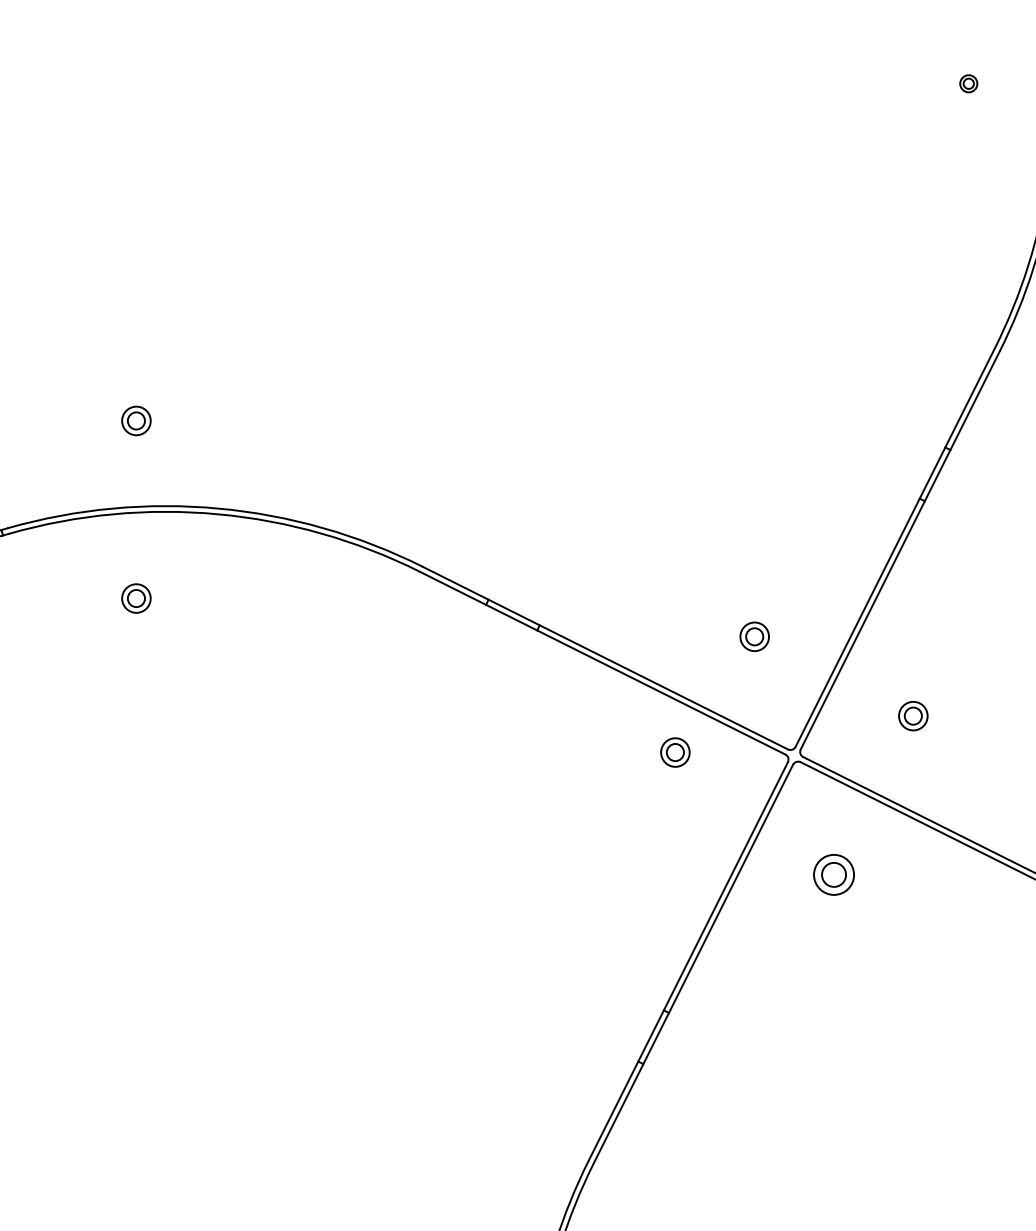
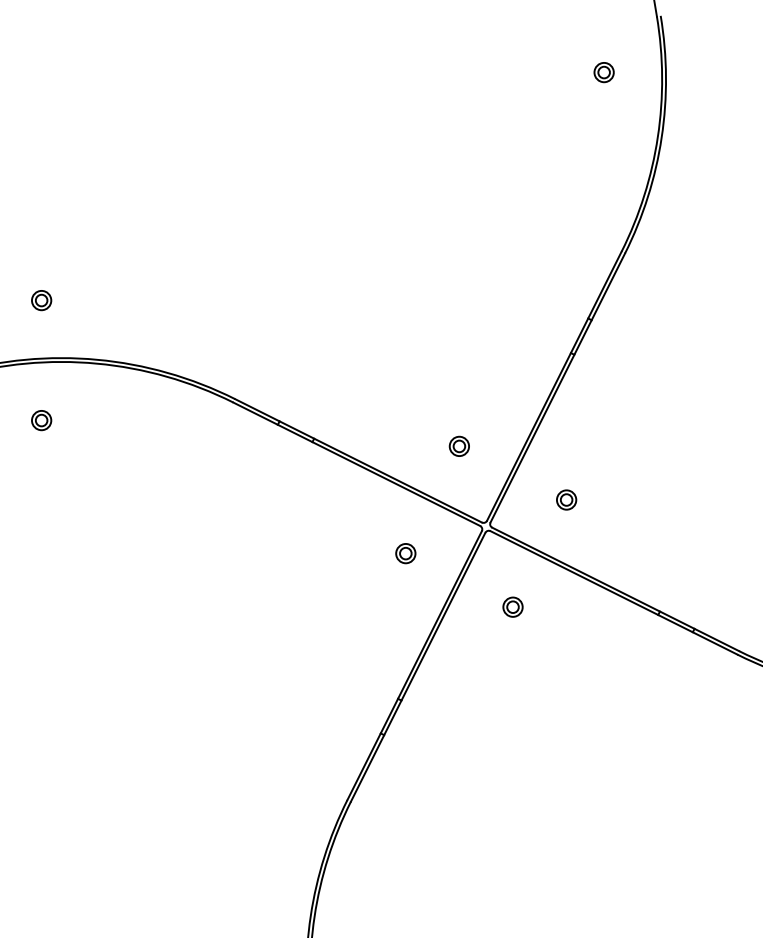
part: (967, 83) -> (603, 72), size x1.67
part: (674, 752) -> (405, 553), moved
part: (833, 873) -> (512, 606), size x0.71

